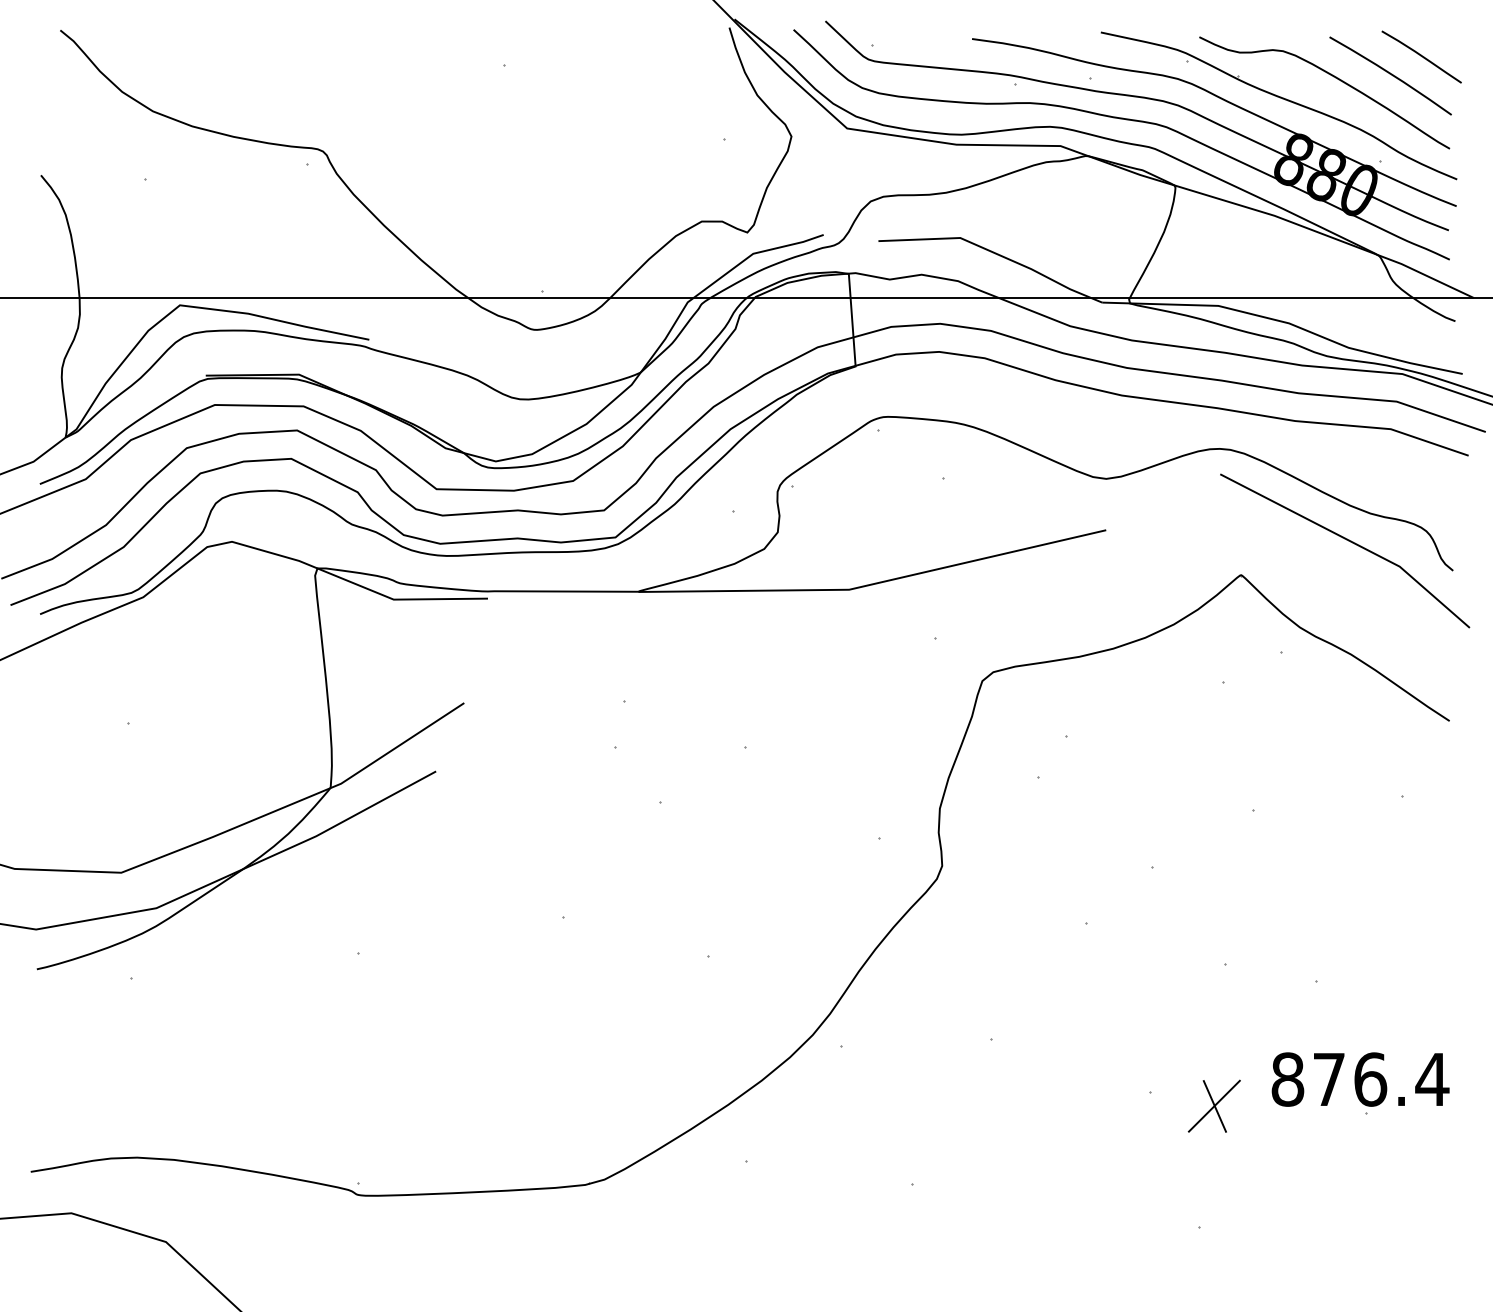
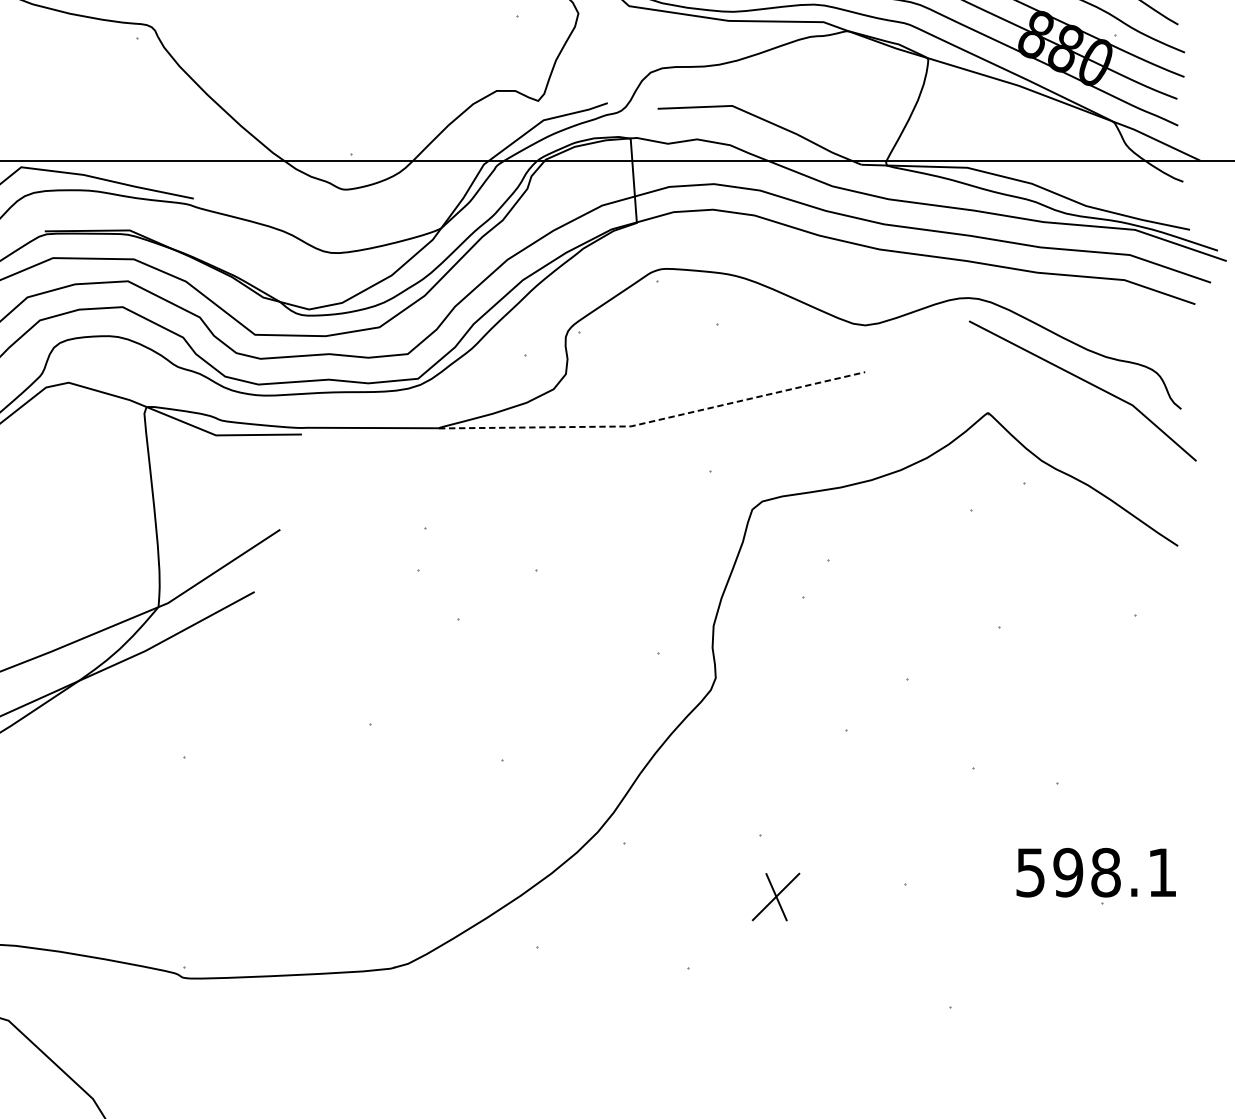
line: (874, 583) -> (654, 420), solid -> dashed
text: (1360, 1079) -> (1096, 872), 876.4 -> 598.1
part: (1213, 1105) -> (775, 896), moved

